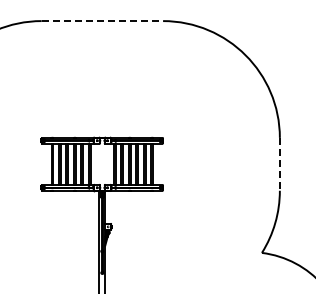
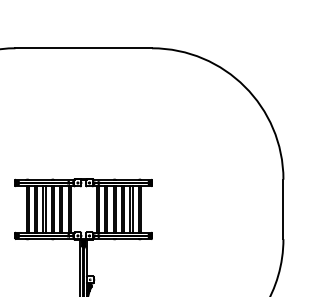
line: (102, 21) -> (83, 48), dashed -> solid
line: (279, 164) -> (283, 209), dashed -> solid

